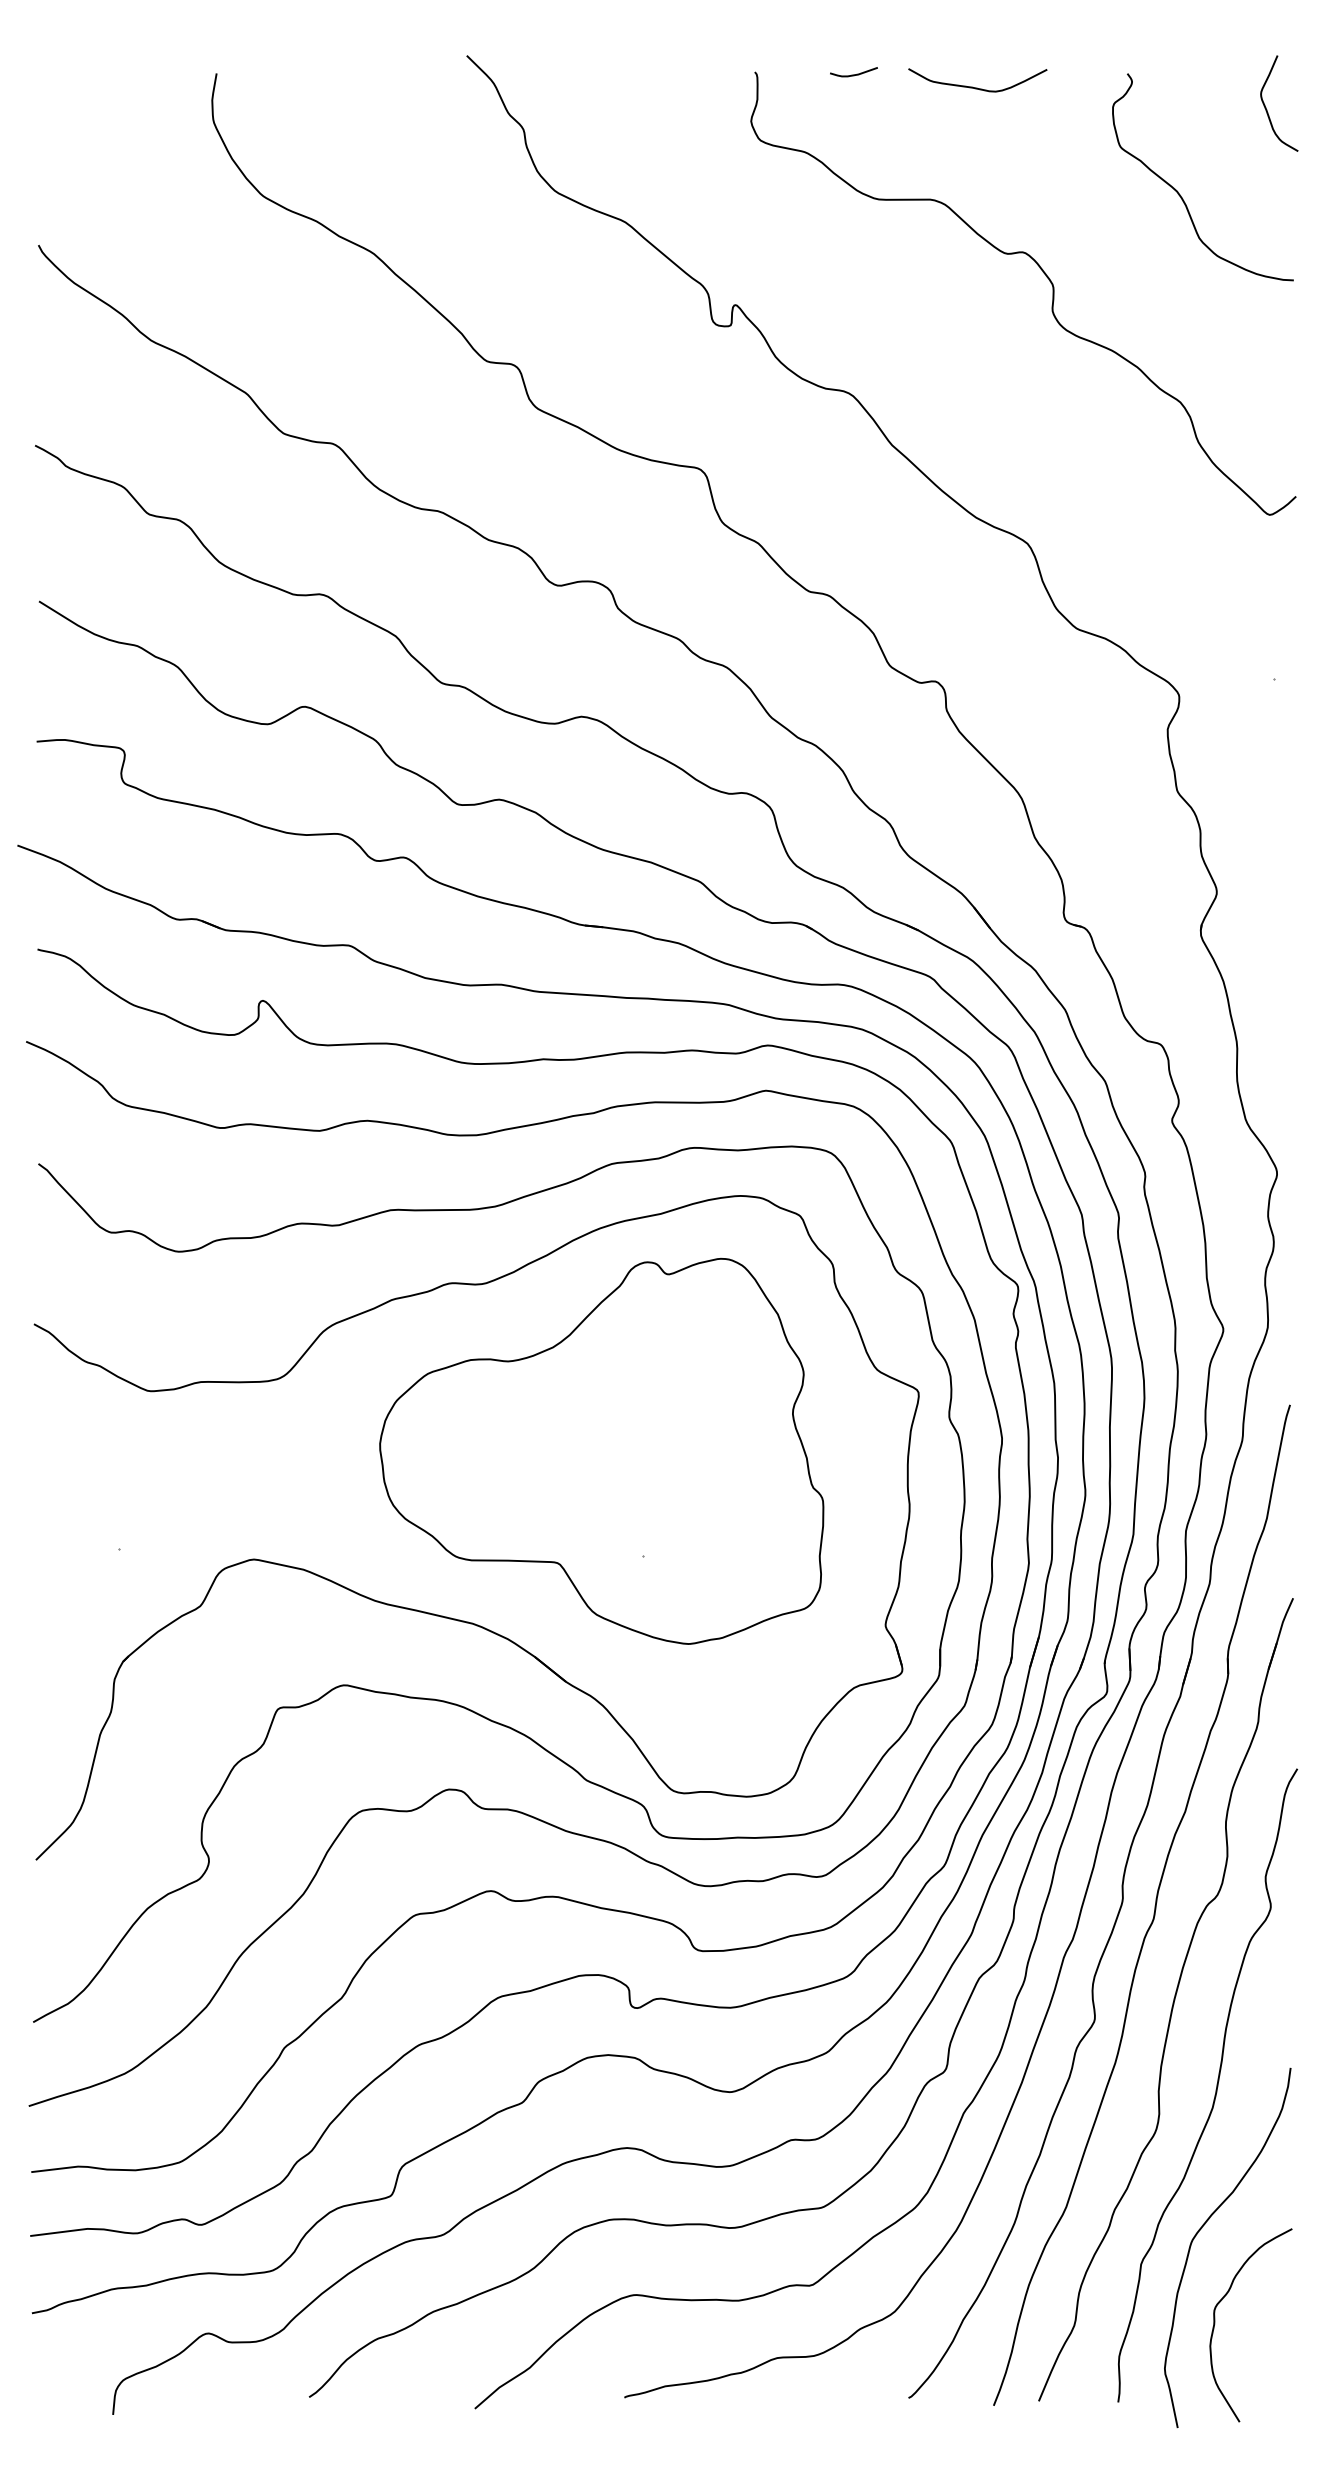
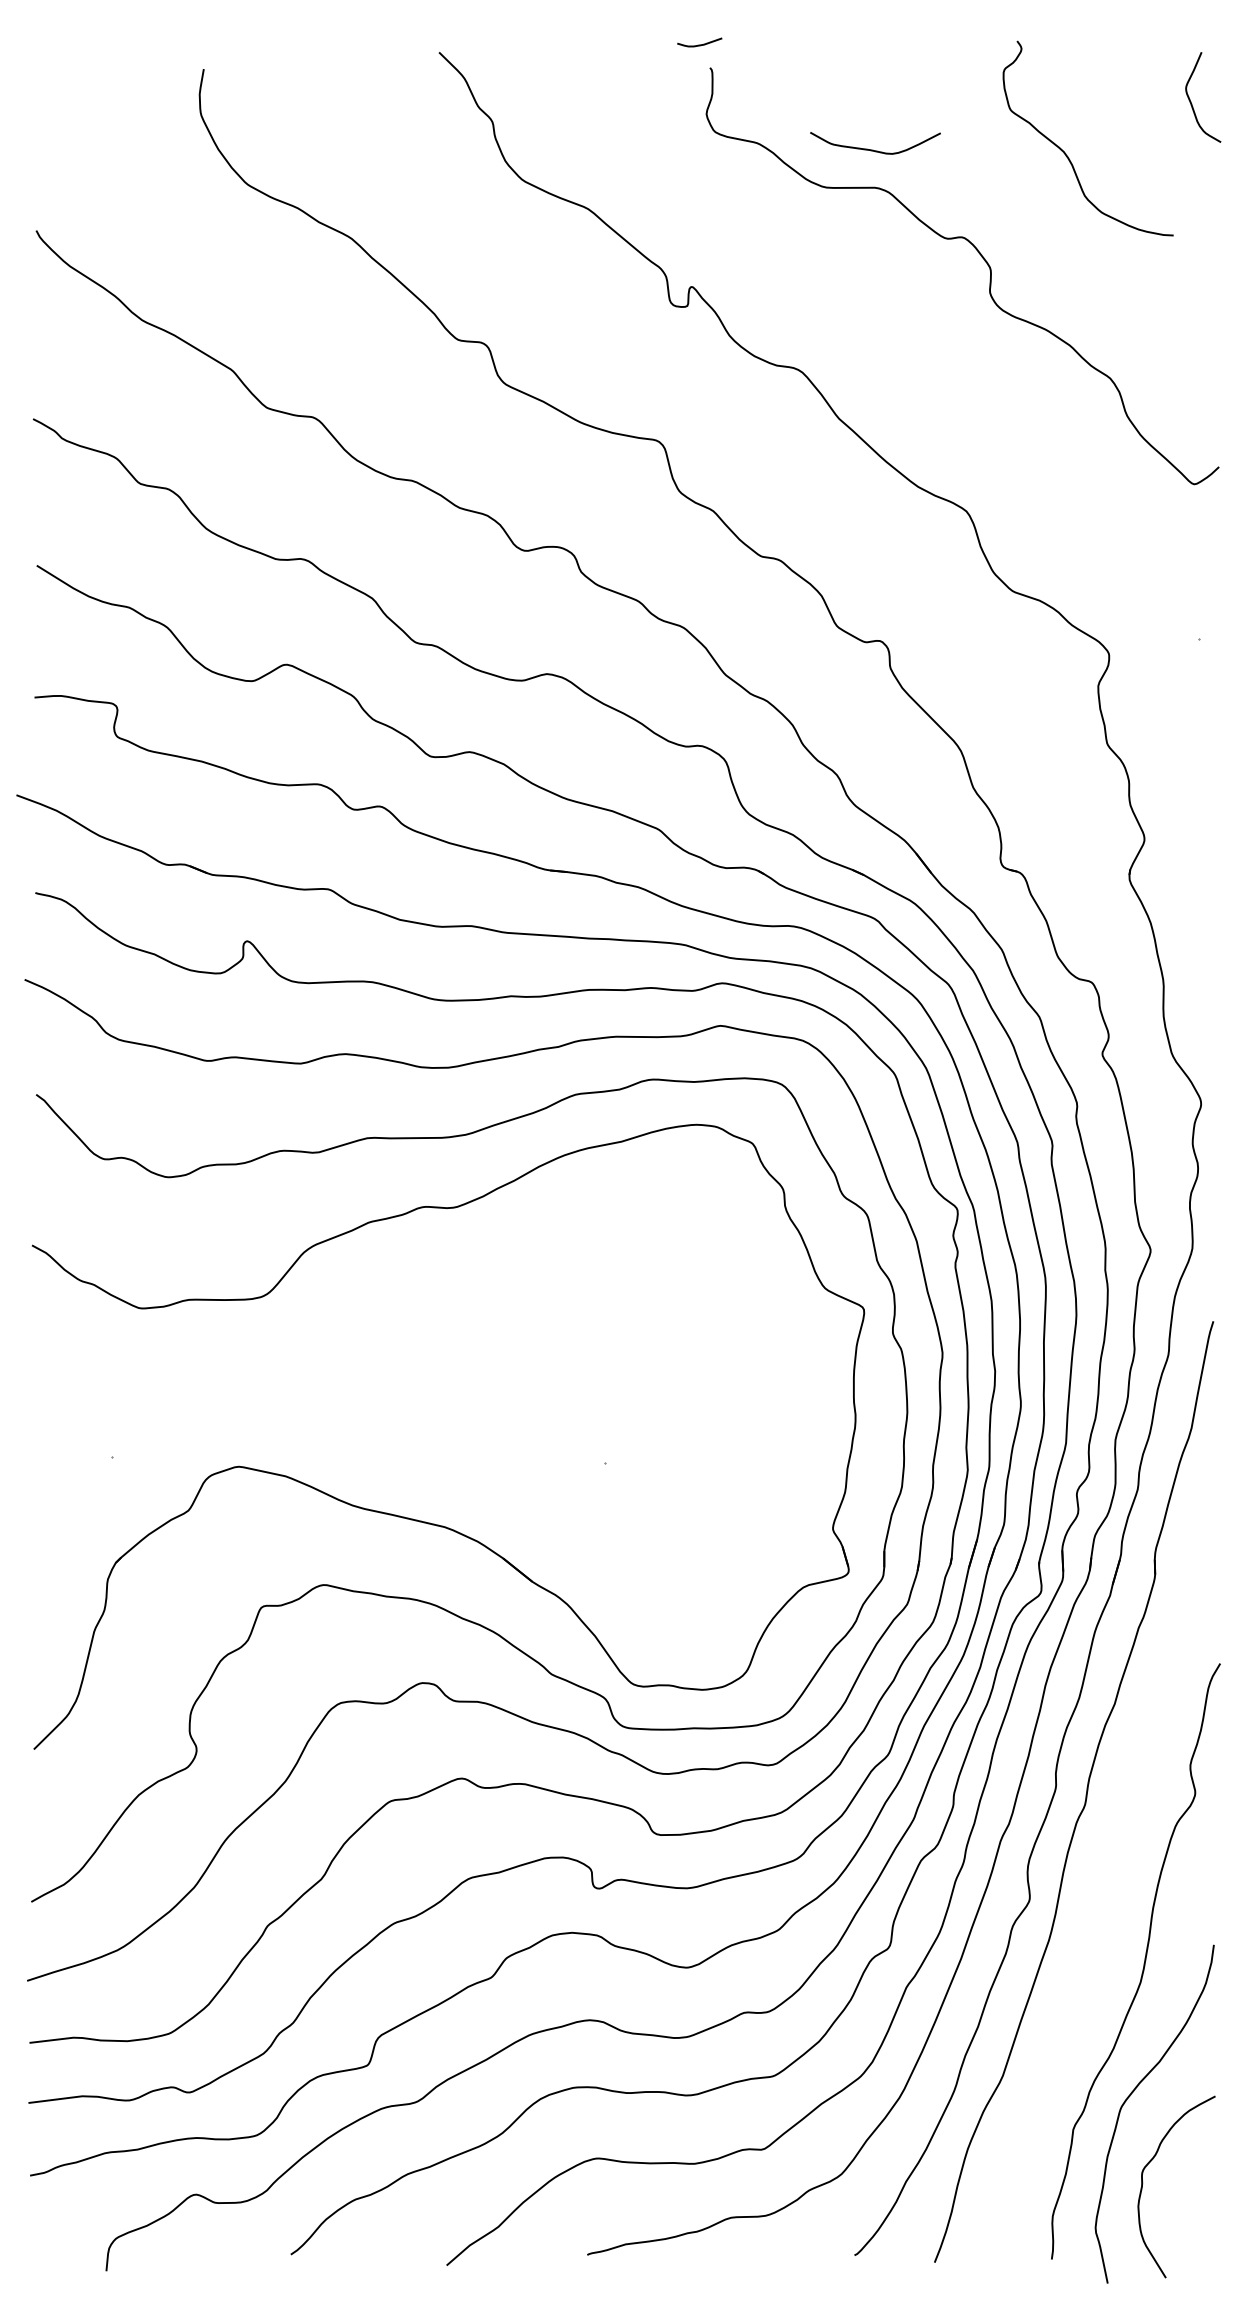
curve: (853, 74) -> (699, 44), moved
curve: (977, 87) -> (875, 150), moved
curve: (1181, 195) -> (1068, 155), moved
part: (601, 1451) -> (565, 1365), removed
part: (1172, 2002) -> (1102, 1883), removed

